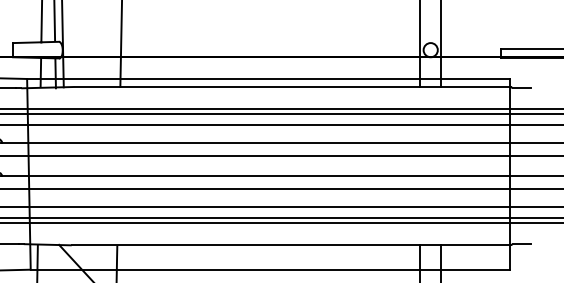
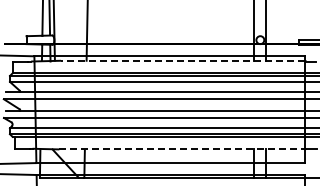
line: (291, 86) -> (182, 60), solid -> dashed
line: (291, 245) -> (182, 149), solid -> dashed

